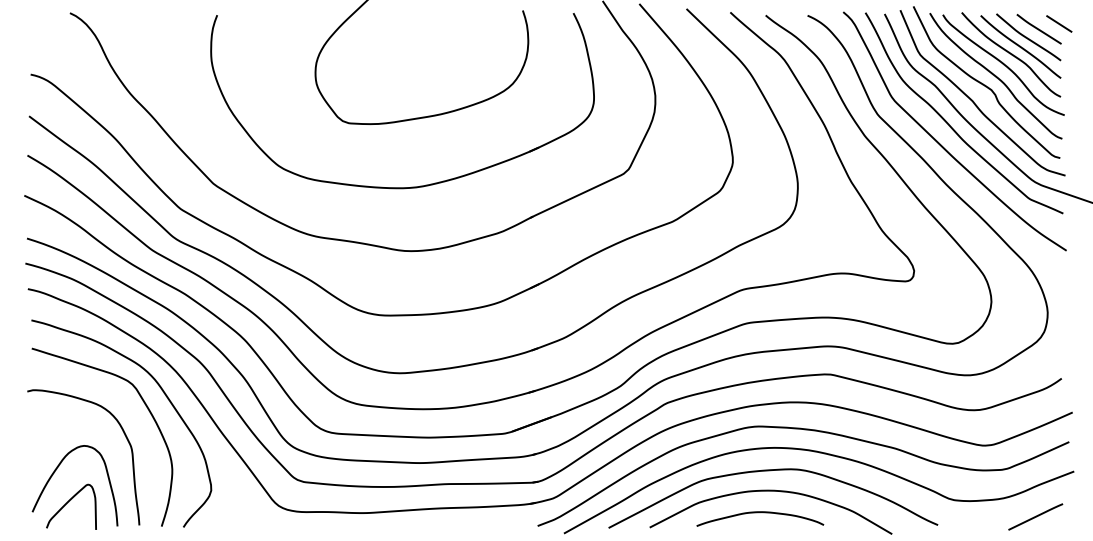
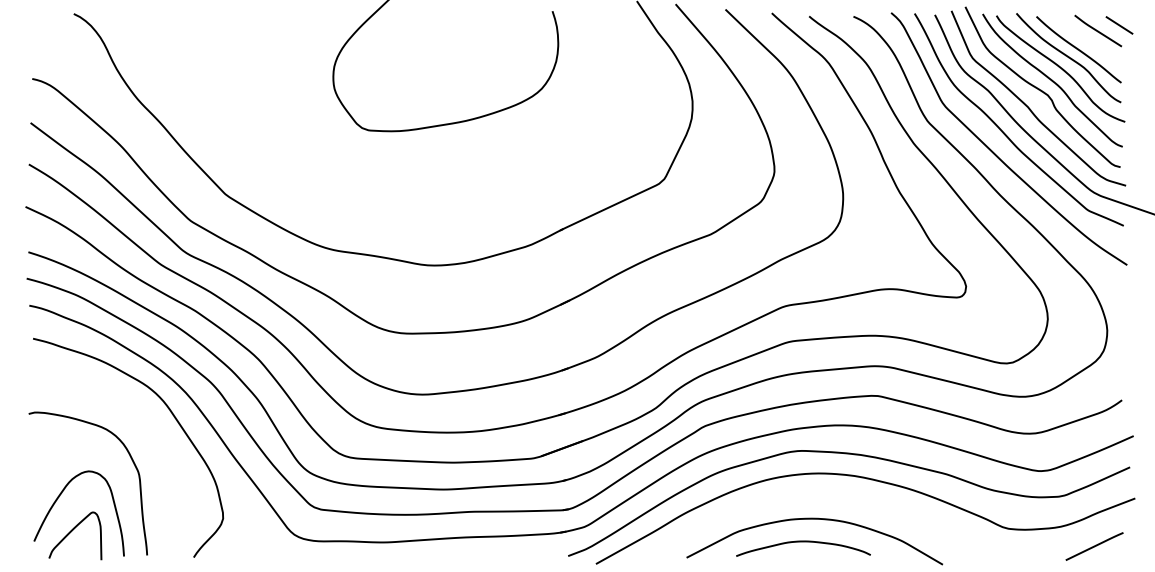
curve: (1027, 37) -> (1085, 39), removed
part: (411, 186) -> (434, 197), removed
curve: (148, 411) -> (156, 435), removed
curve: (770, 471) -> (814, 498), removed

